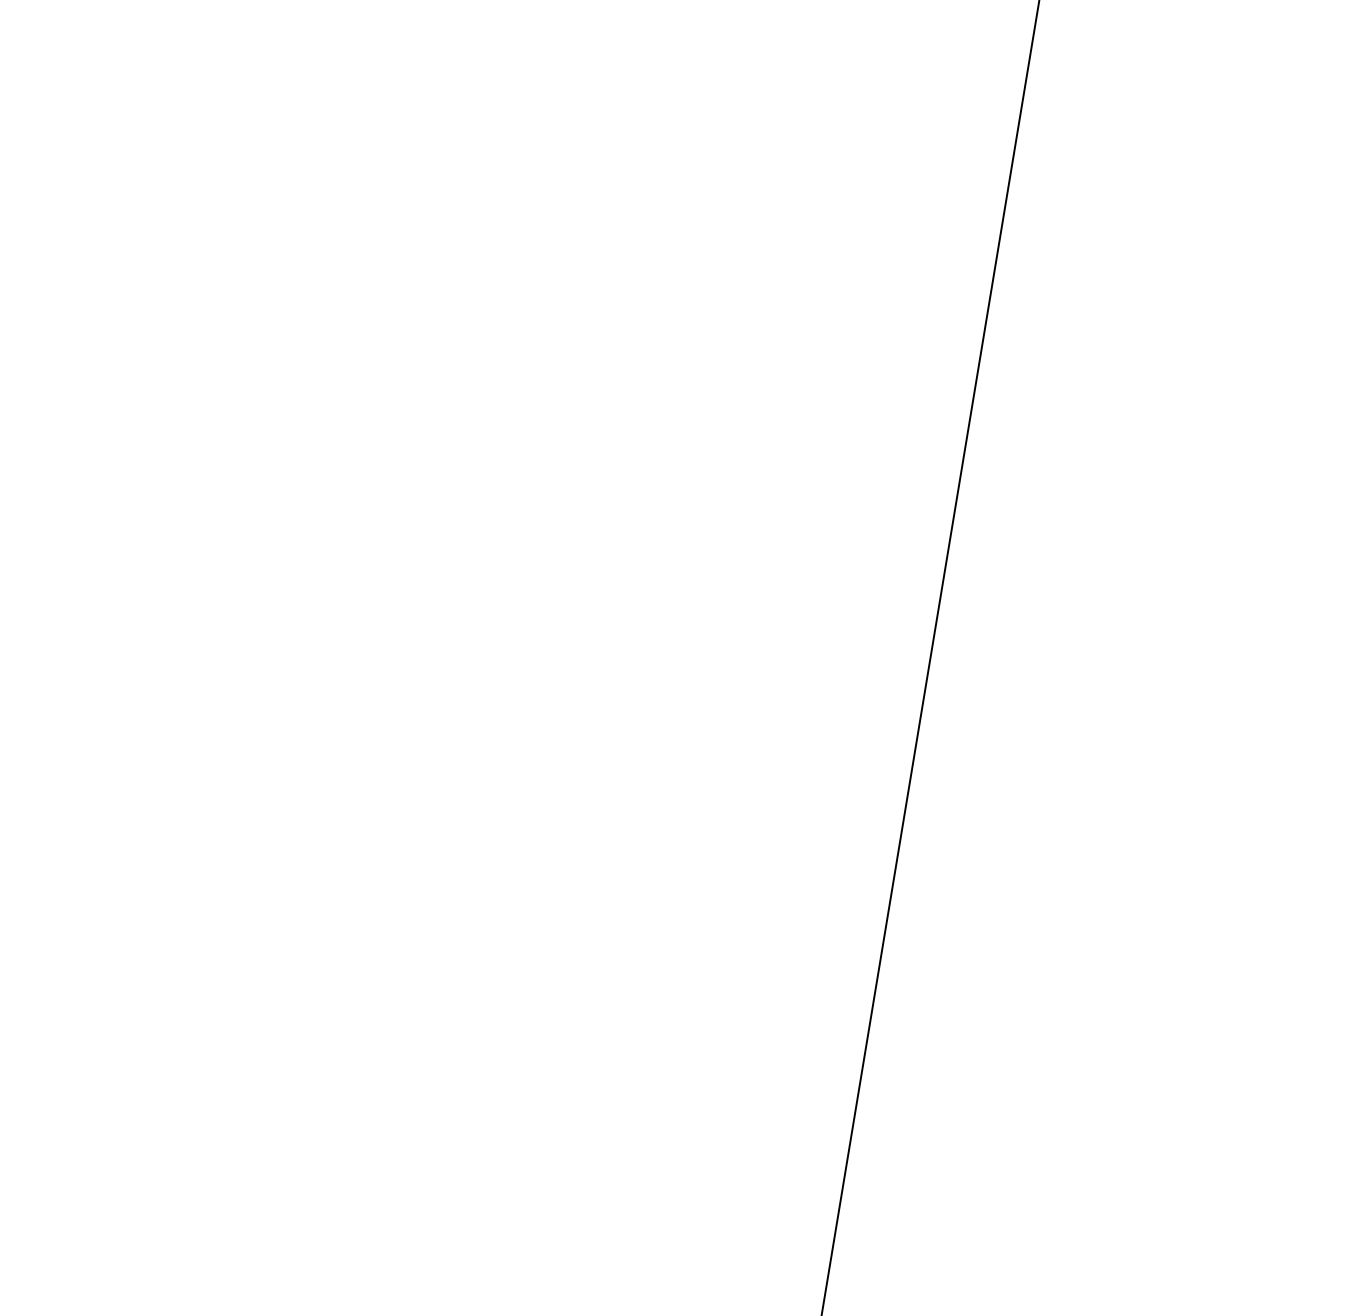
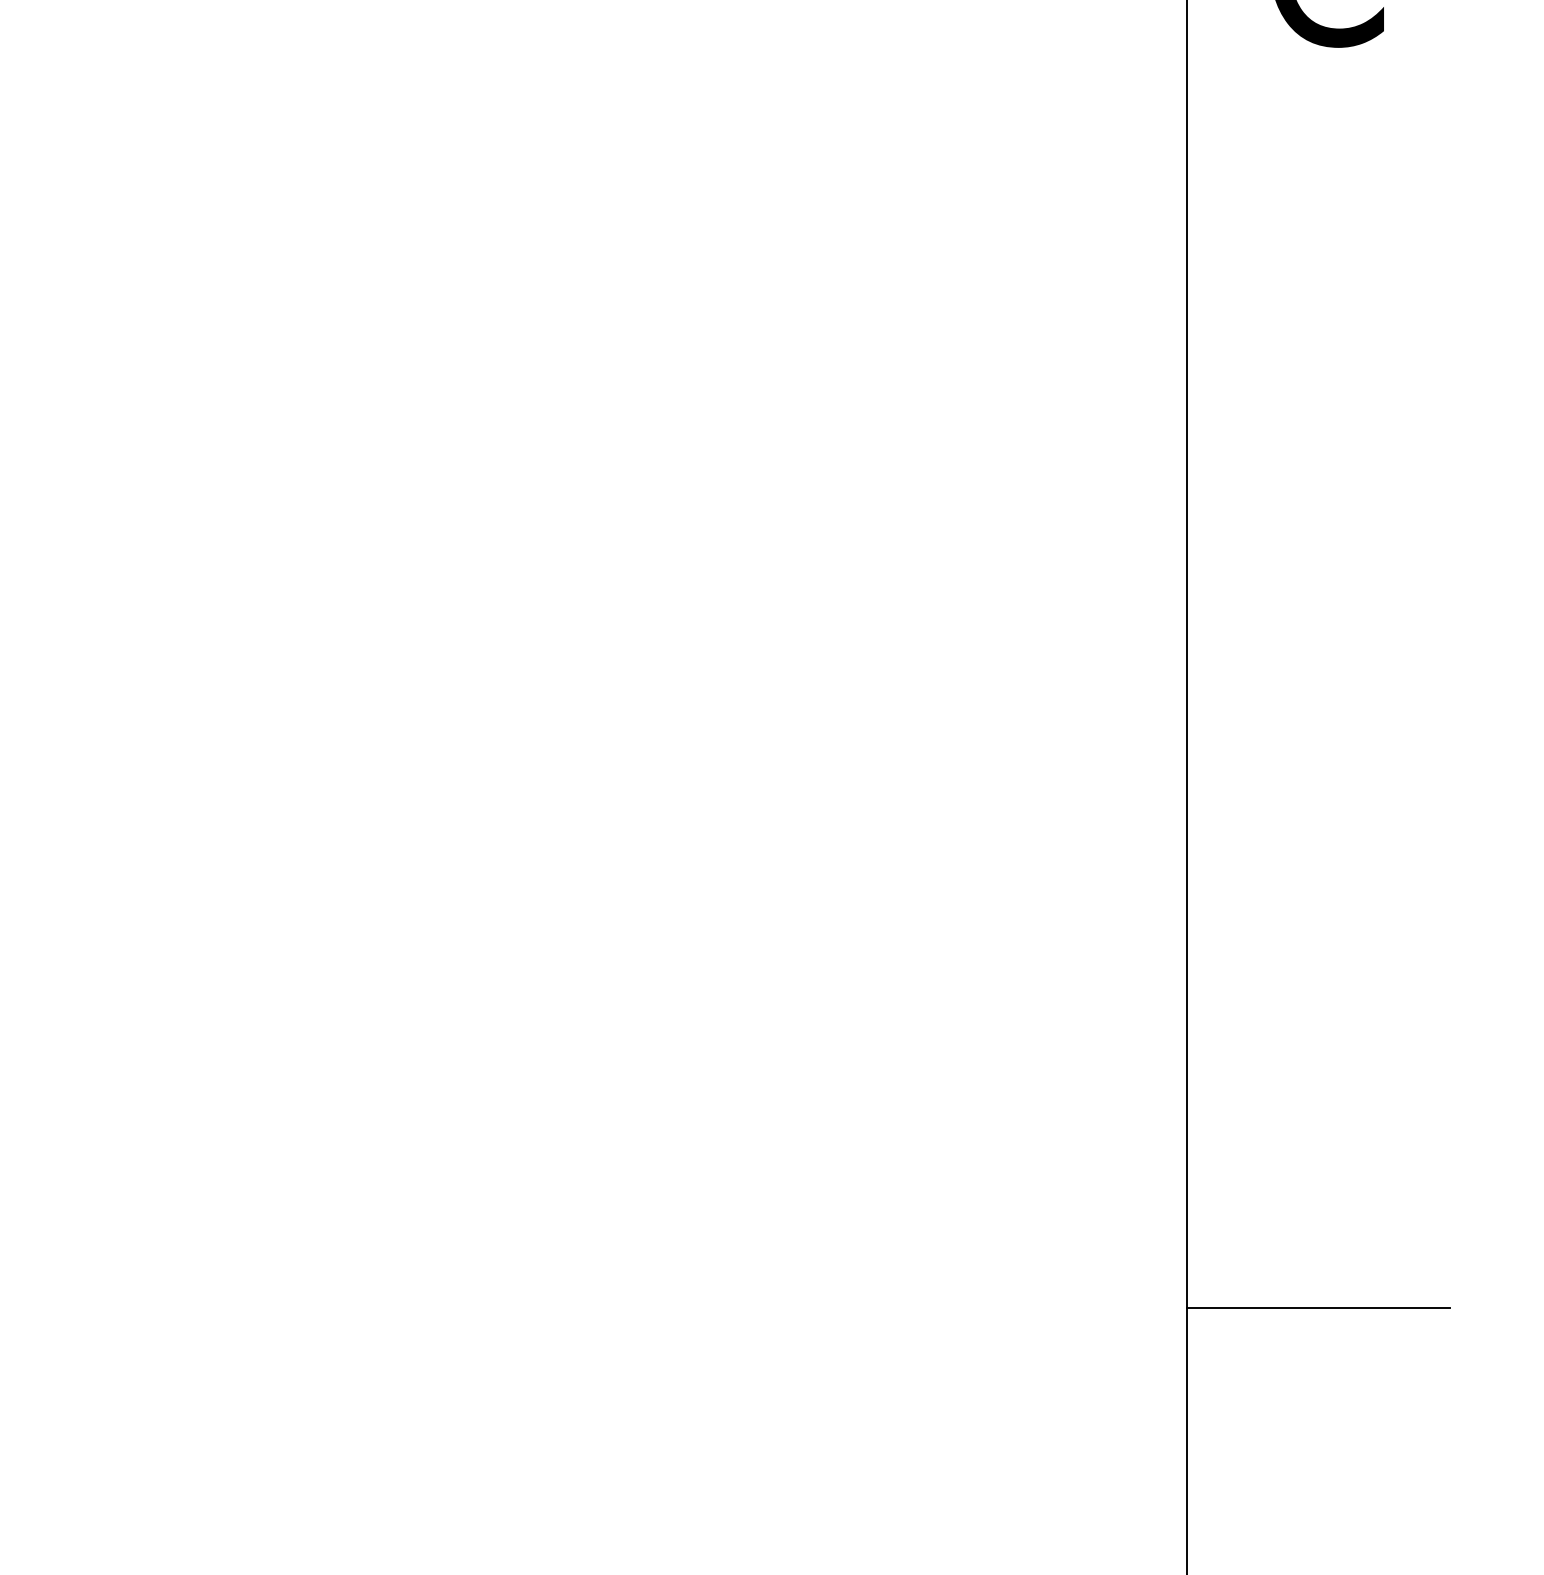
line: (982, 1143) -> (1317, 1307), added

